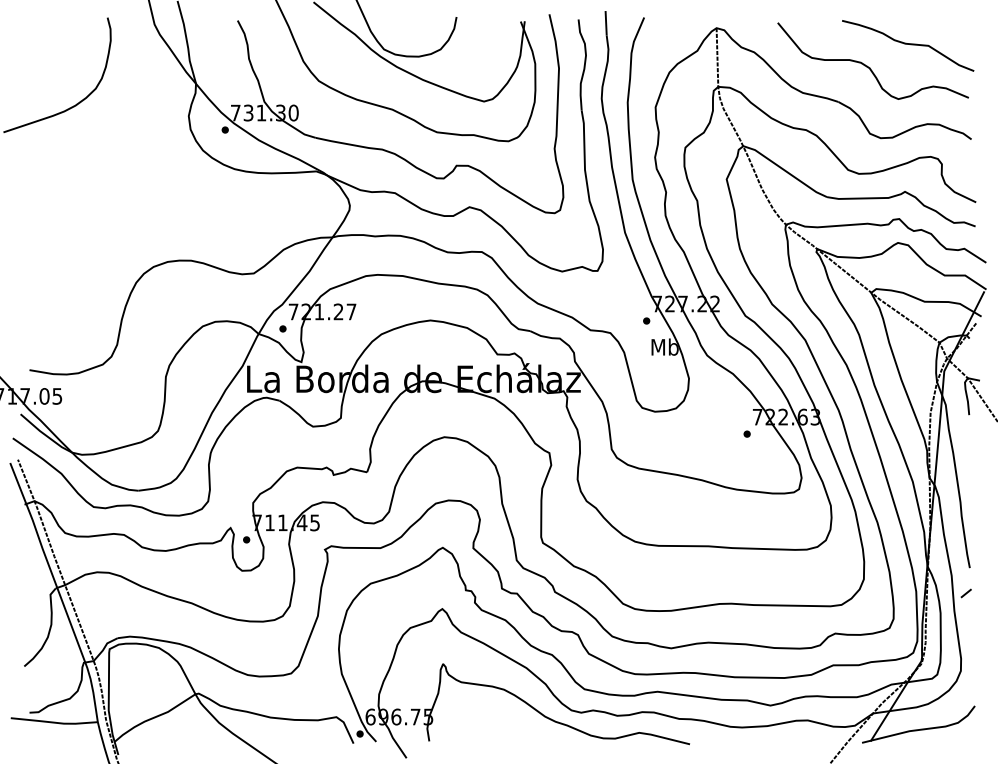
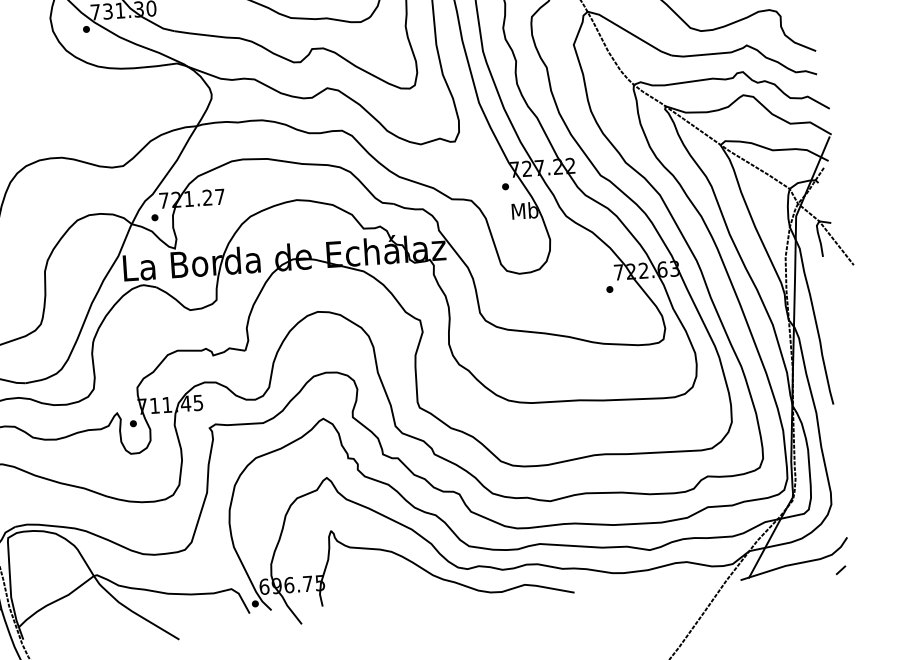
line: (965, 593) -> (840, 570), moved

